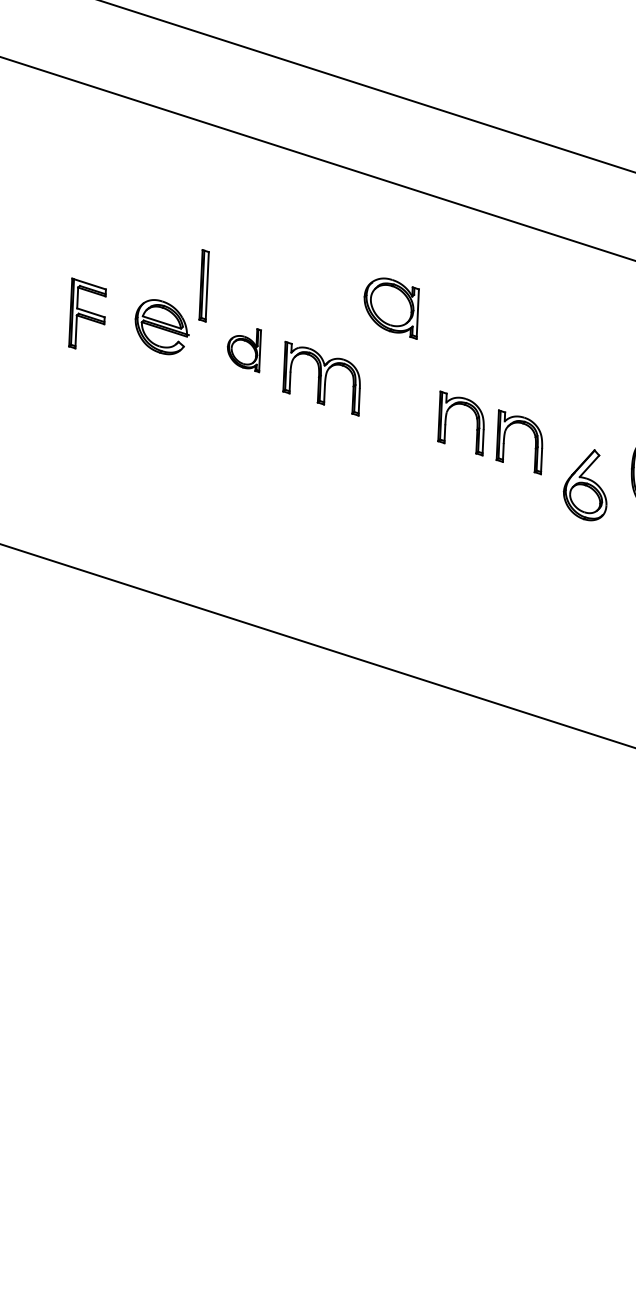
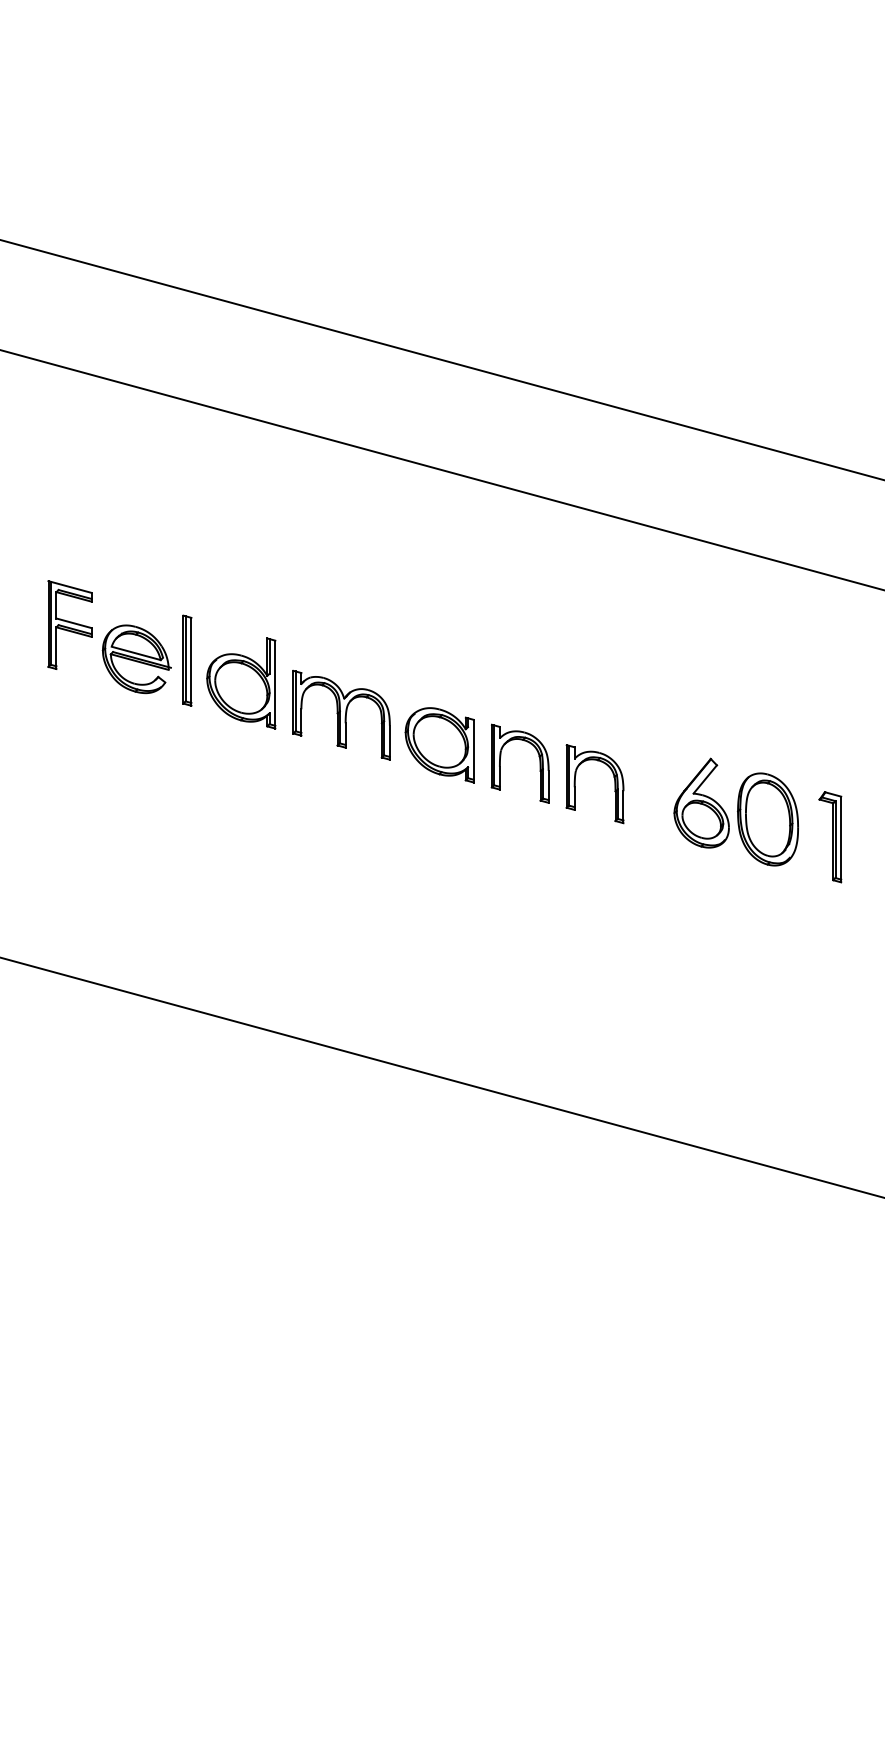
part: (204, 285) -> (187, 660), moved
part: (390, 308) -> (439, 745), moved
part: (87, 313) -> (69, 624), moved
part: (244, 350) -> (241, 683), size x1.67
part: (585, 484) -> (701, 802), moved

